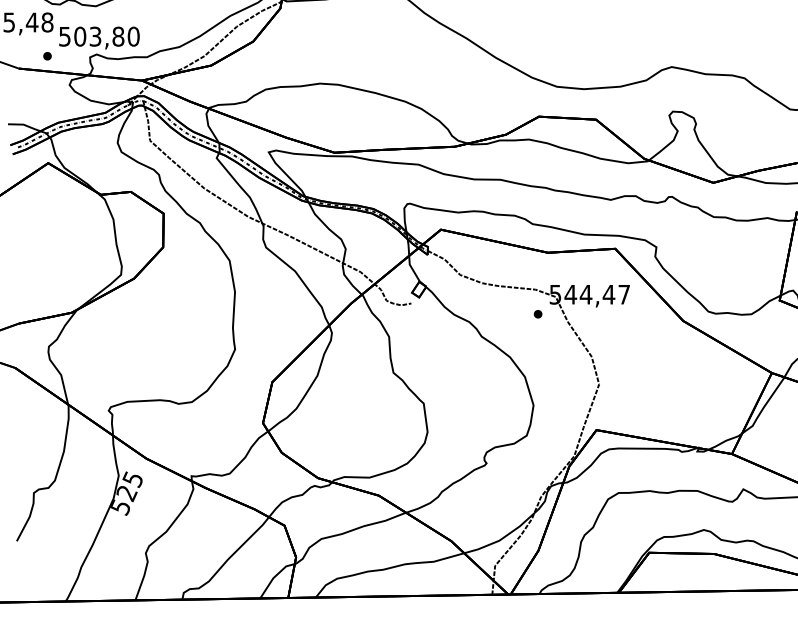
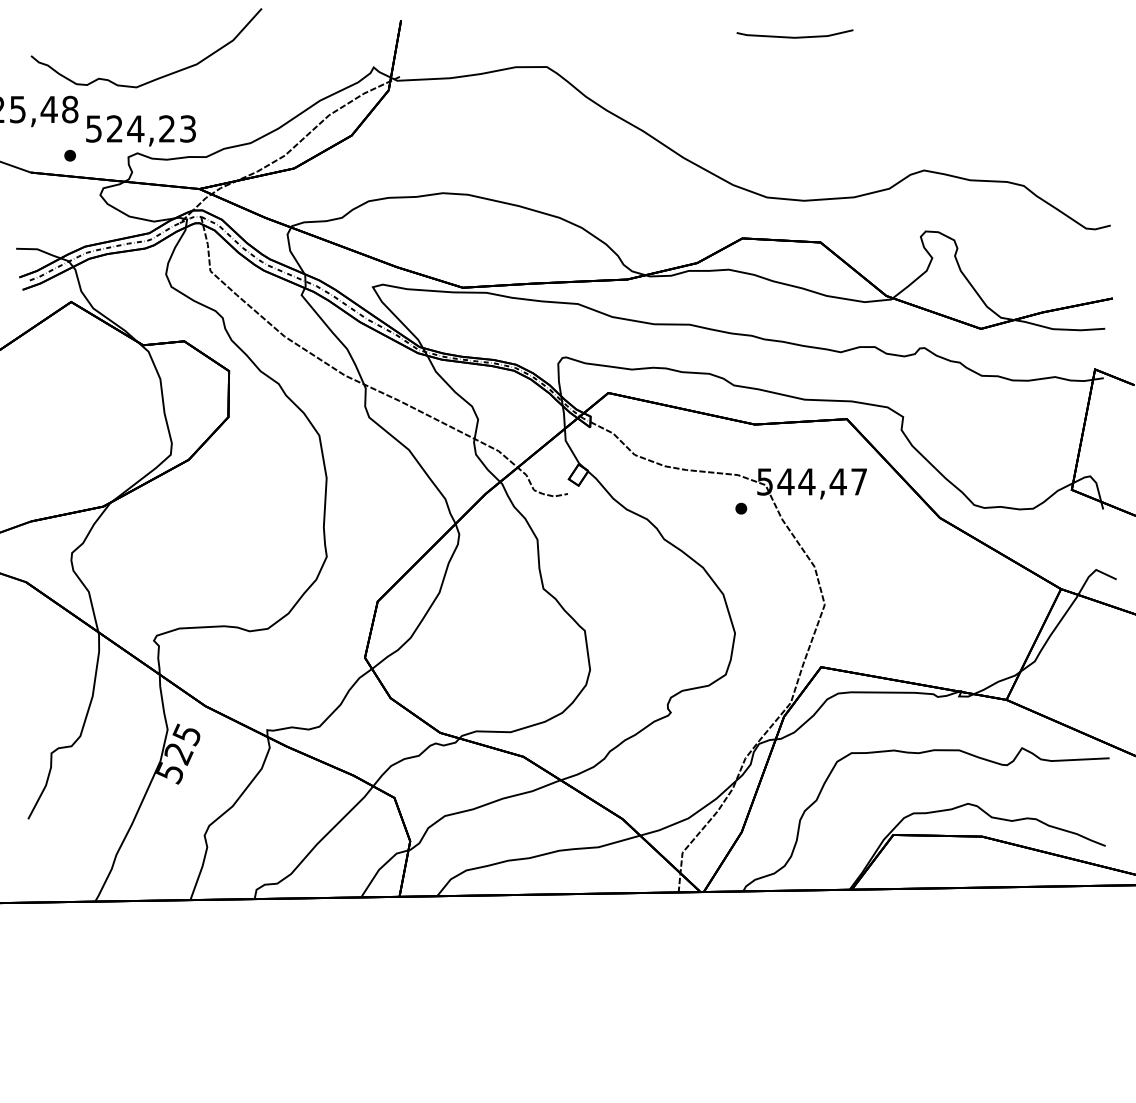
text: (106, 36) -> (151, 128), 503,80 -> 524,23

